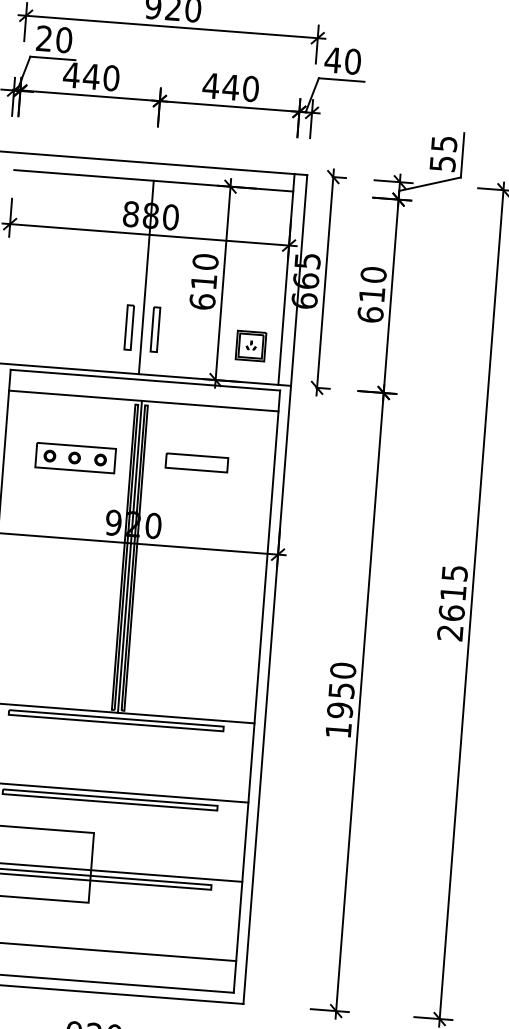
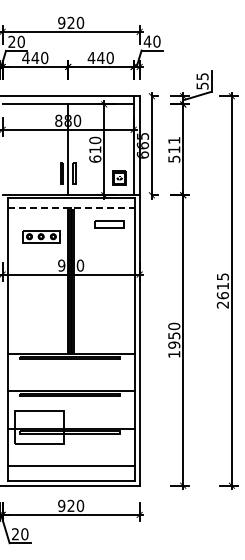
text: (372, 294) -> (174, 149), 610 -> 511
line: (143, 400) -> (71, 207), solid -> dashed
part: (197, 462) -> (109, 224), moved

